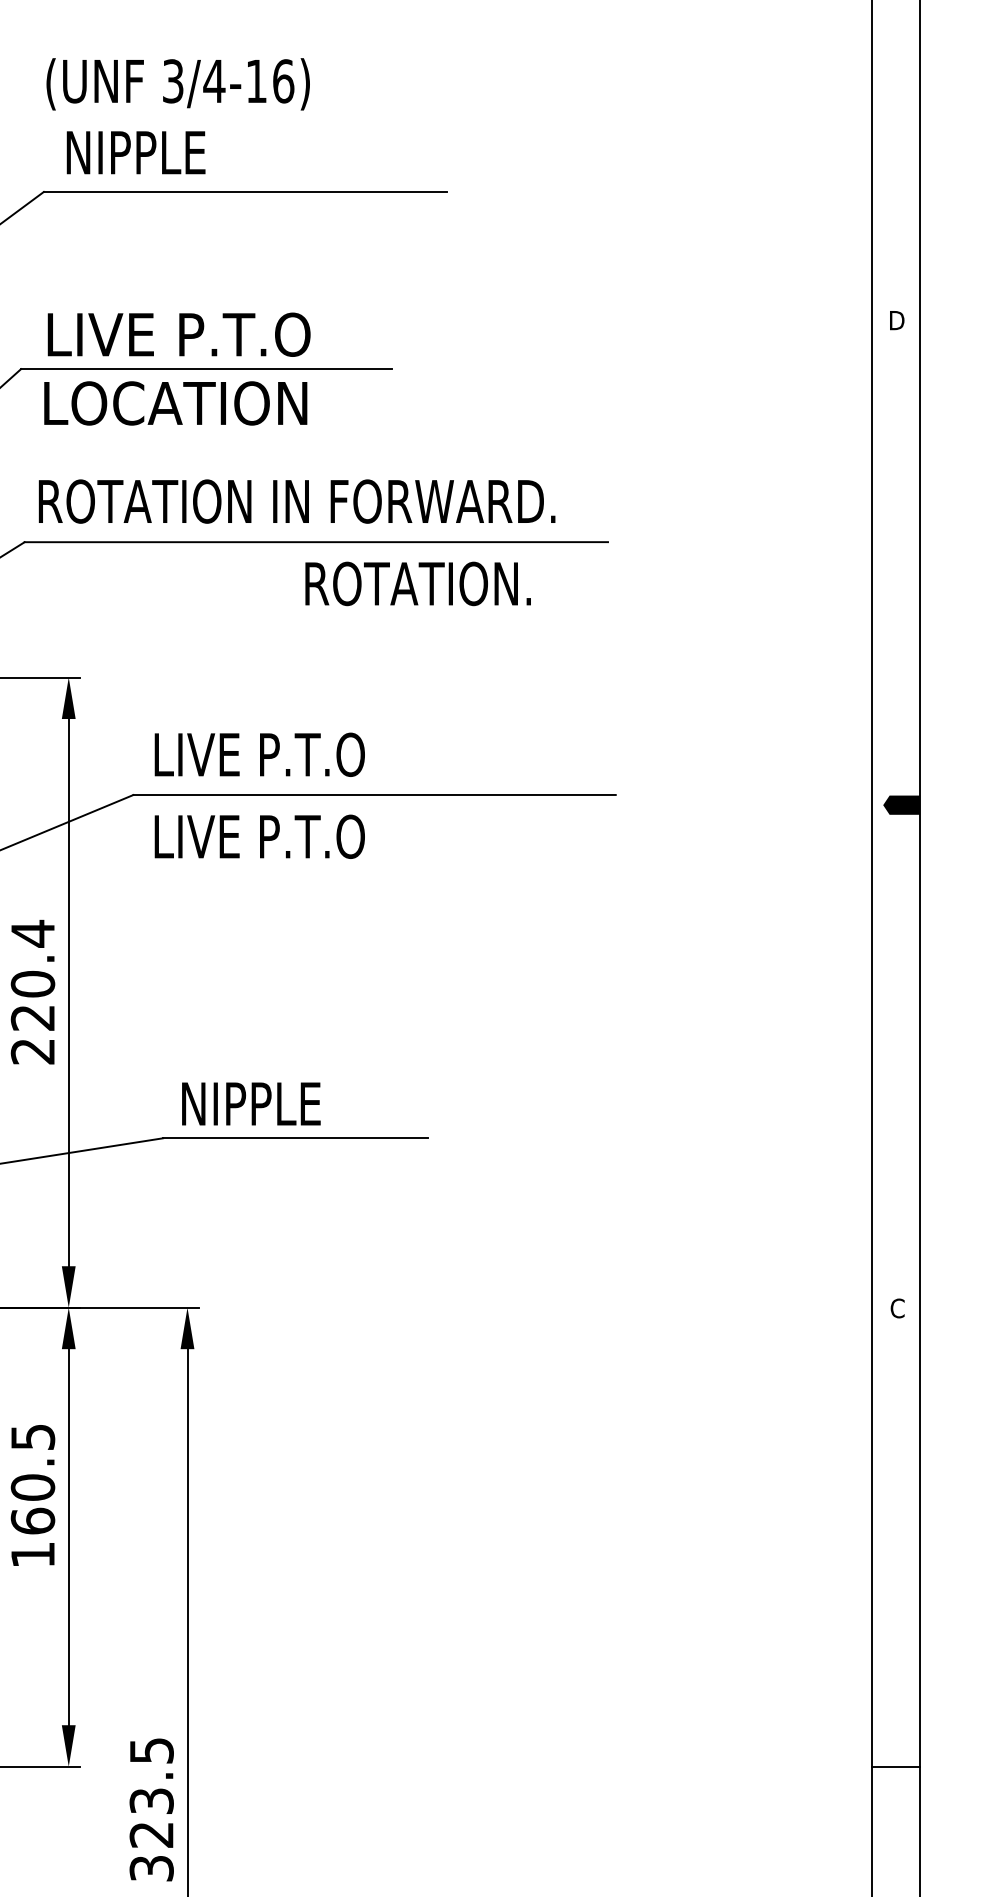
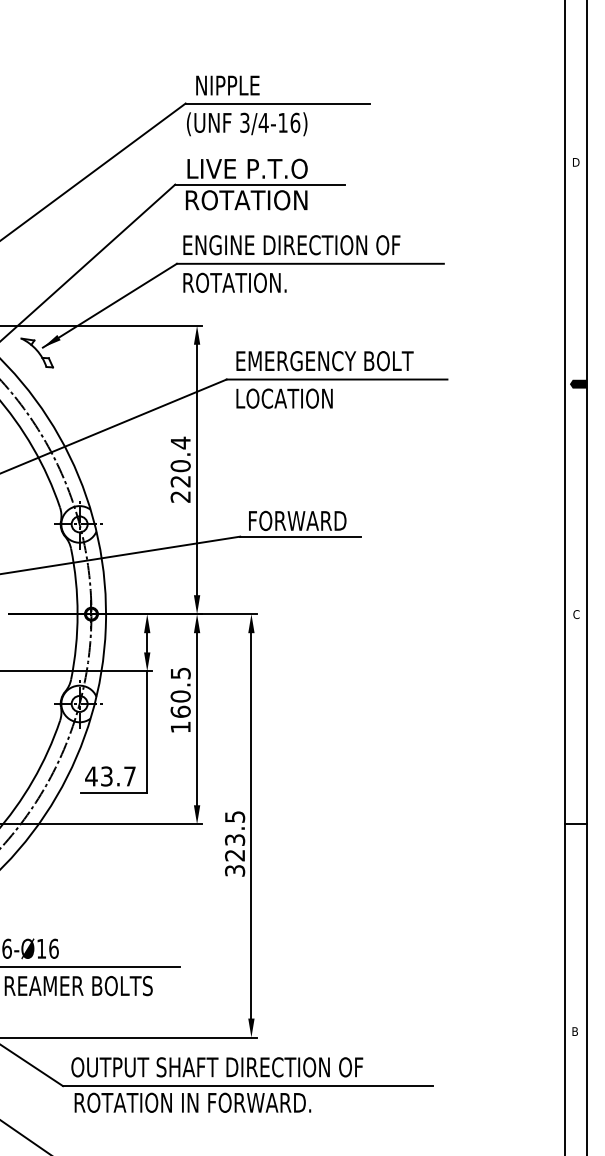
text: (178, 84) -> (247, 124), moved
text: (178, 403) -> (247, 200), LOCATION -> ROTATION
text: (299, 502) -> (302, 245), ROTATION IN FORWARD. -> ENGINE DIRECTION OF
text: (417, 582) -> (234, 282), moved
text: (349, 755) -> (325, 361), LIVE P.T.O -> EMERGENCY BOLT
text: (270, 836) -> (289, 398), LIVE P.T.O -> LOCATION
text: (290, 1102) -> (298, 520), NIPPLE -> FORWARD

